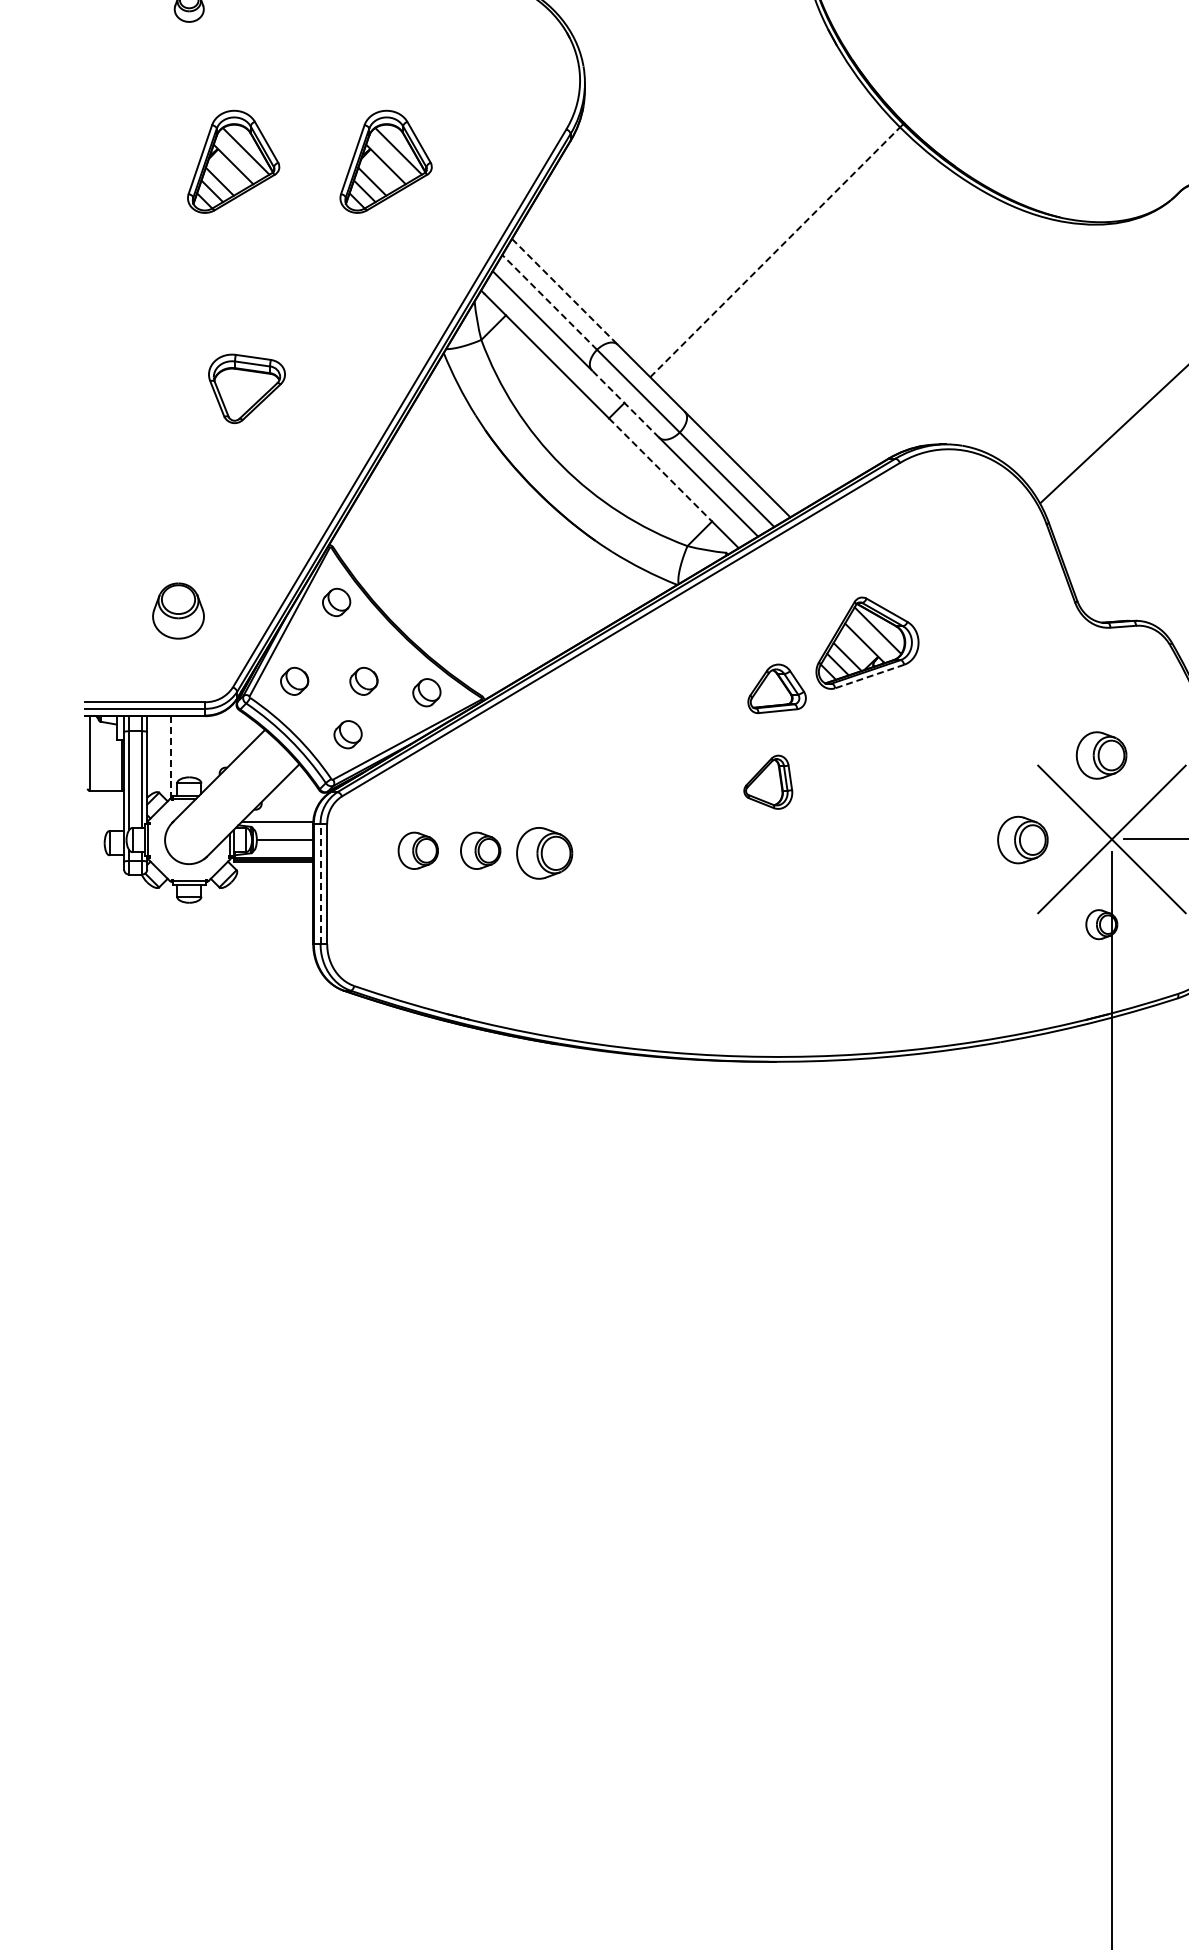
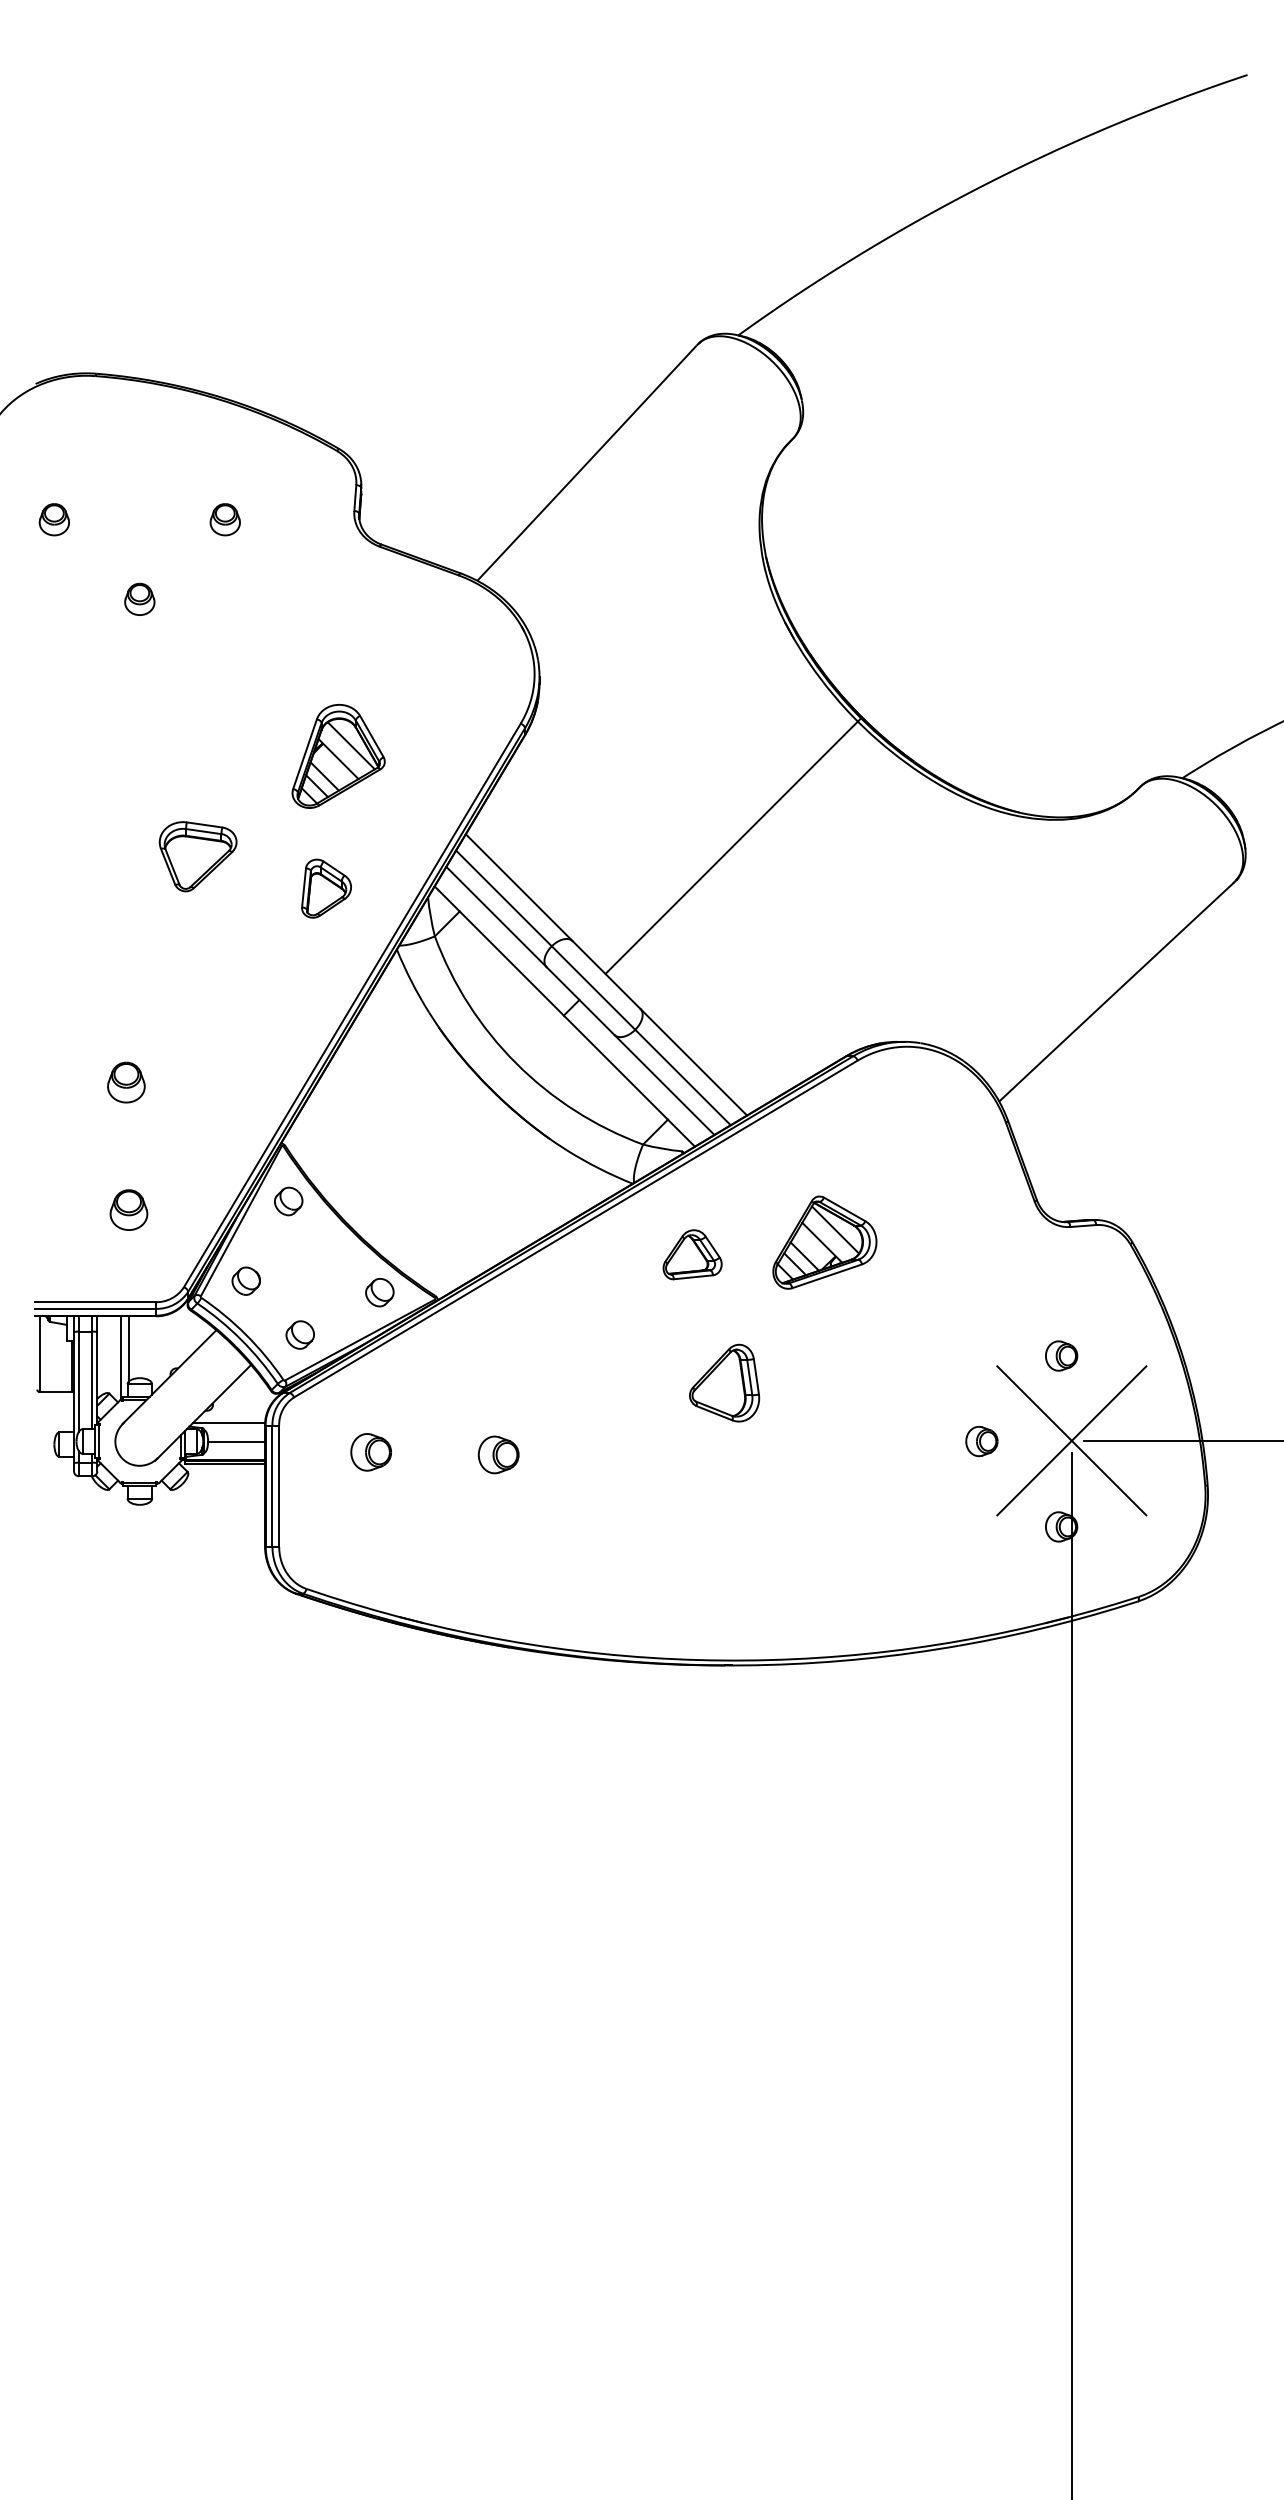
part: (233, 161) -> (184, 756), removed
line: (776, 252) -> (732, 847), dashed -> solid
part: (374, 292) -> (326, 888), added
line: (565, 292) -> (519, 888), dashed -> solid
line: (549, 302) -> (503, 898), dashed -> solid
part: (246, 388) -> (197, 856), moved
line: (625, 403) -> (580, 1000), dashed -> solid
line: (660, 469) -> (615, 1067), dashed -> solid
part: (176, 484) -> (126, 1082), added
part: (178, 610) -> (128, 1209), size x0.71
line: (870, 676) -> (827, 1276), dashed -> solid
part: (363, 680) -> (315, 1280), removed
part: (776, 688) -> (692, 1254), moved
line: (178, 748) -> (128, 1348), added
part: (1101, 754) -> (1061, 1355), size x0.62
line: (171, 757) -> (121, 1358), dashed -> solid
part: (768, 781) -> (724, 1382), size x1.43
part: (1022, 840) -> (981, 1441), size x0.62
part: (479, 850) -> (433, 1452), removed
part: (544, 852) -> (498, 1454), size x0.71
line: (320, 883) -> (272, 1485), dashed -> solid

